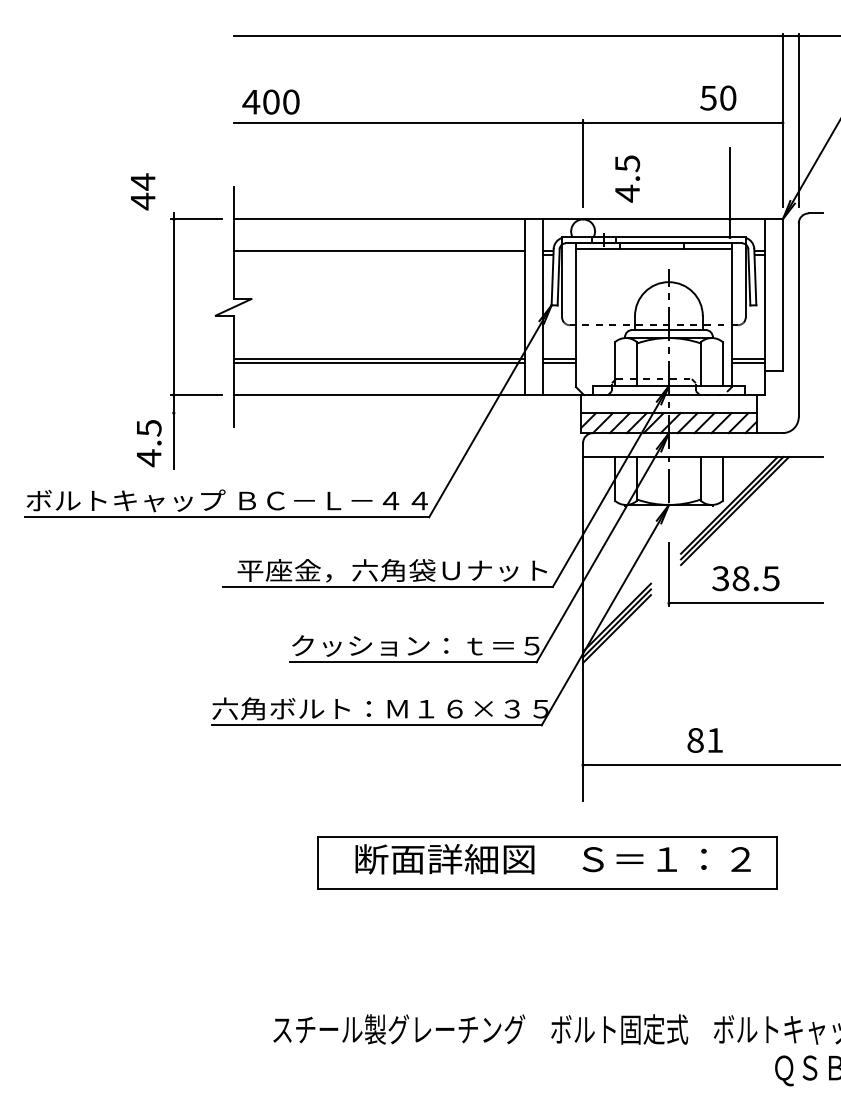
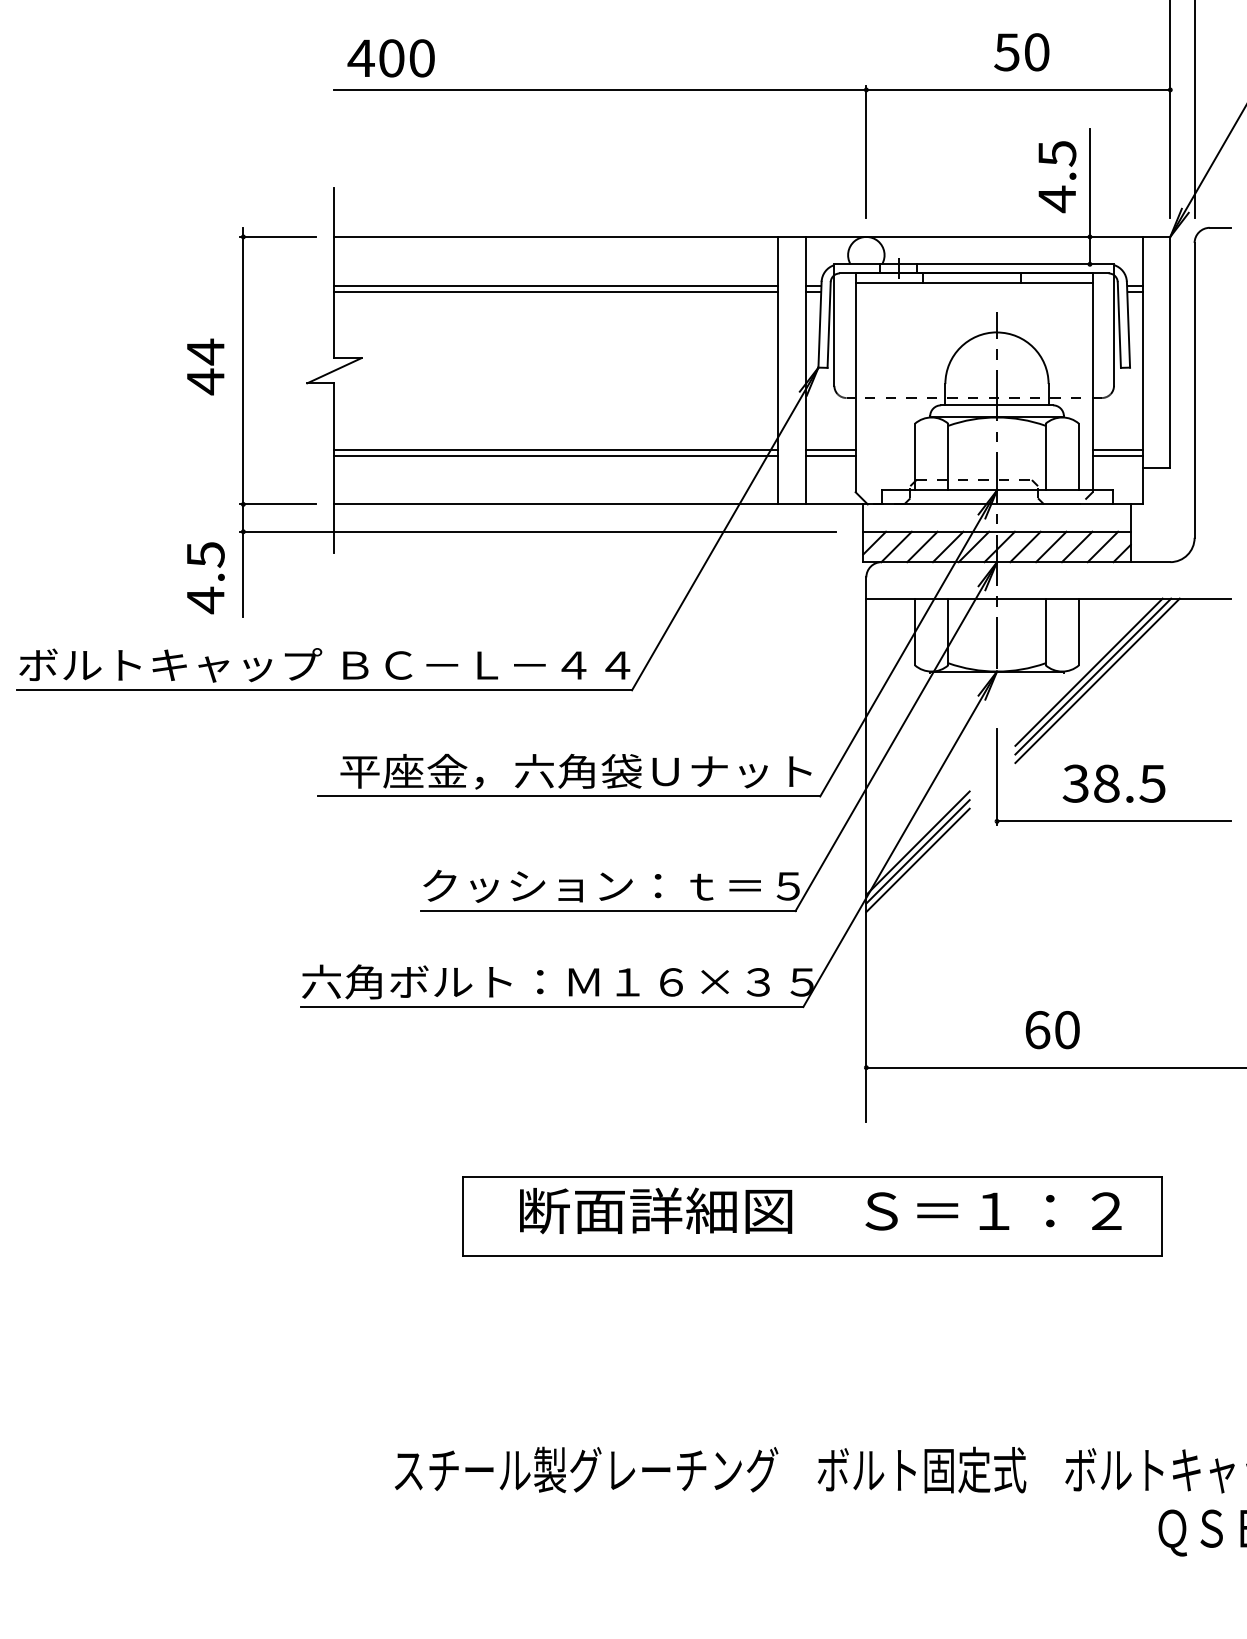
text: (718, 97) -> (1022, 51), moved
text: (627, 178) -> (1057, 176), moved
text: (143, 191) -> (206, 366), moved
line: (379, 255) -> (556, 291), added
line: (367, 413) -> (538, 532), added
text: (705, 739) -> (1052, 1028), 81 -> 60

